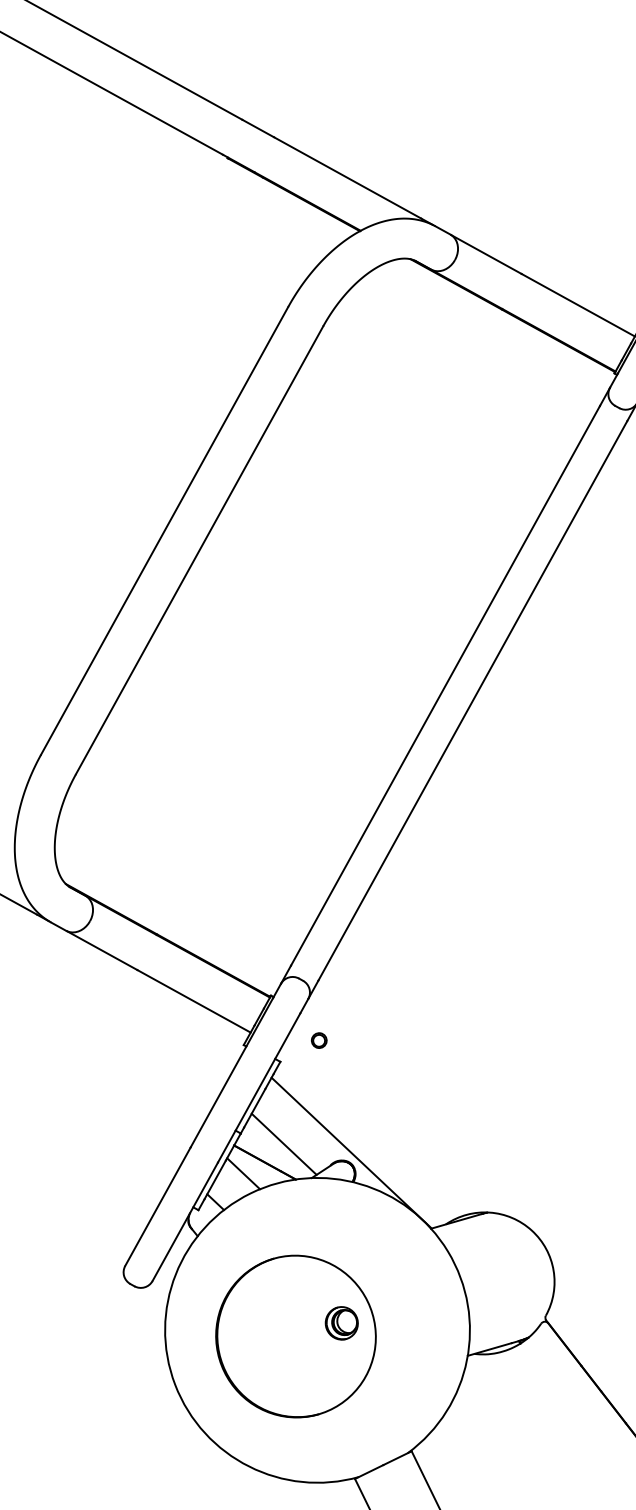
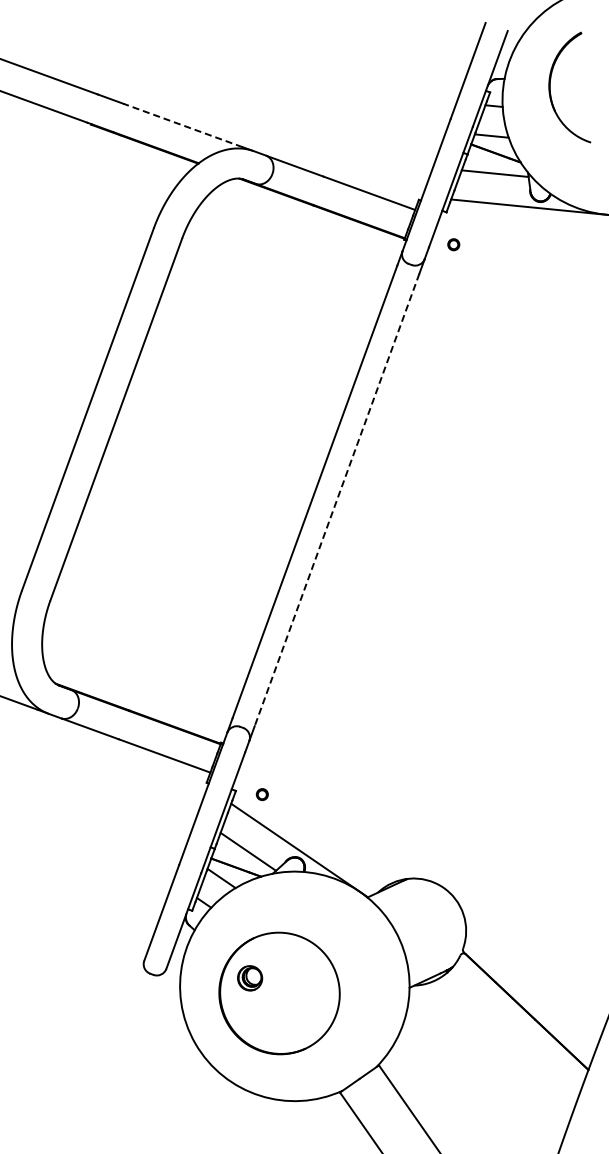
line: (347, 177) -> (182, 125), solid -> dashed
line: (473, 700) -> (337, 499), solid -> dashed
part: (318, 1040) -> (261, 794), moved
part: (342, 1323) -> (250, 978), moved

